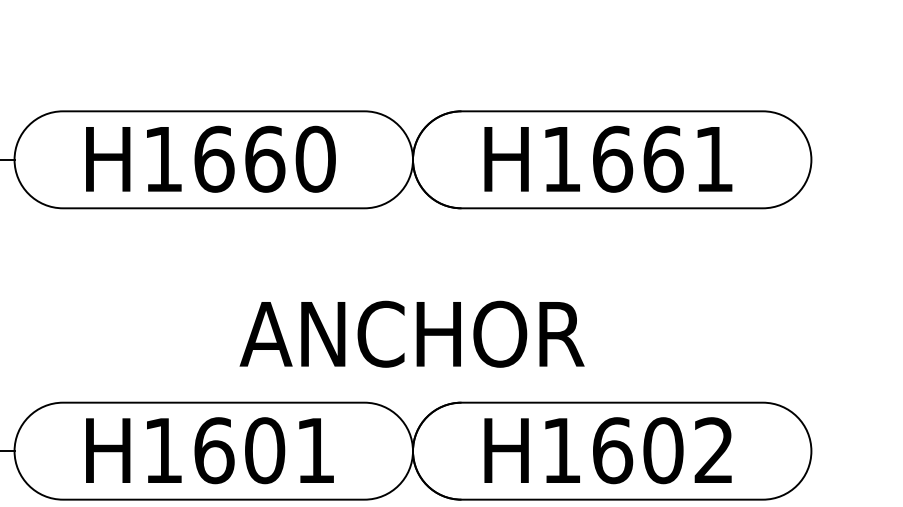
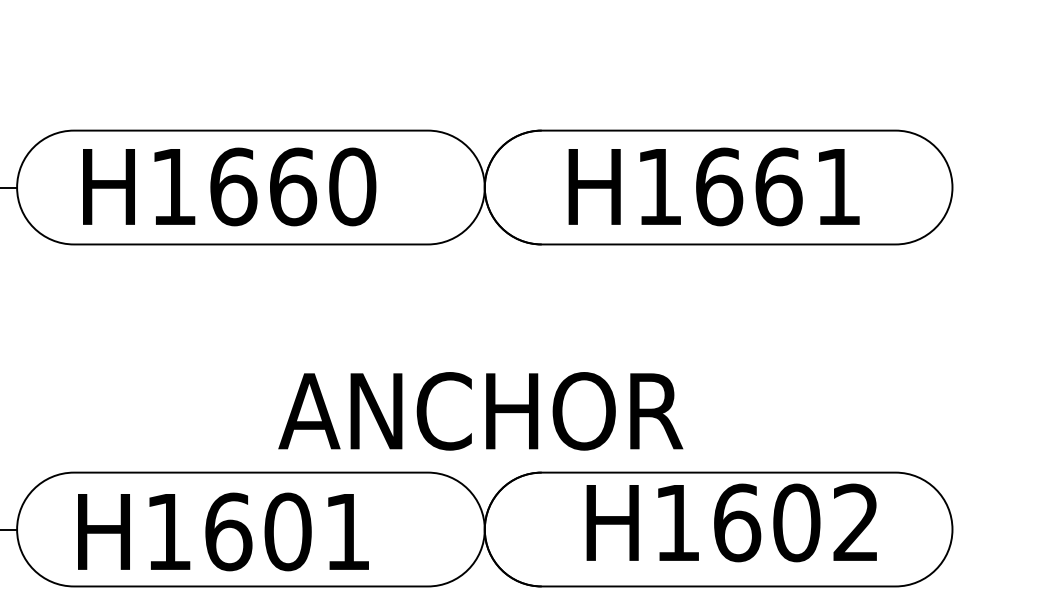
text: (210, 158) -> (229, 186), moved
text: (411, 334) -> (480, 411), moved
text: (209, 450) -> (223, 531), moved
text: (607, 450) -> (731, 522), moved

